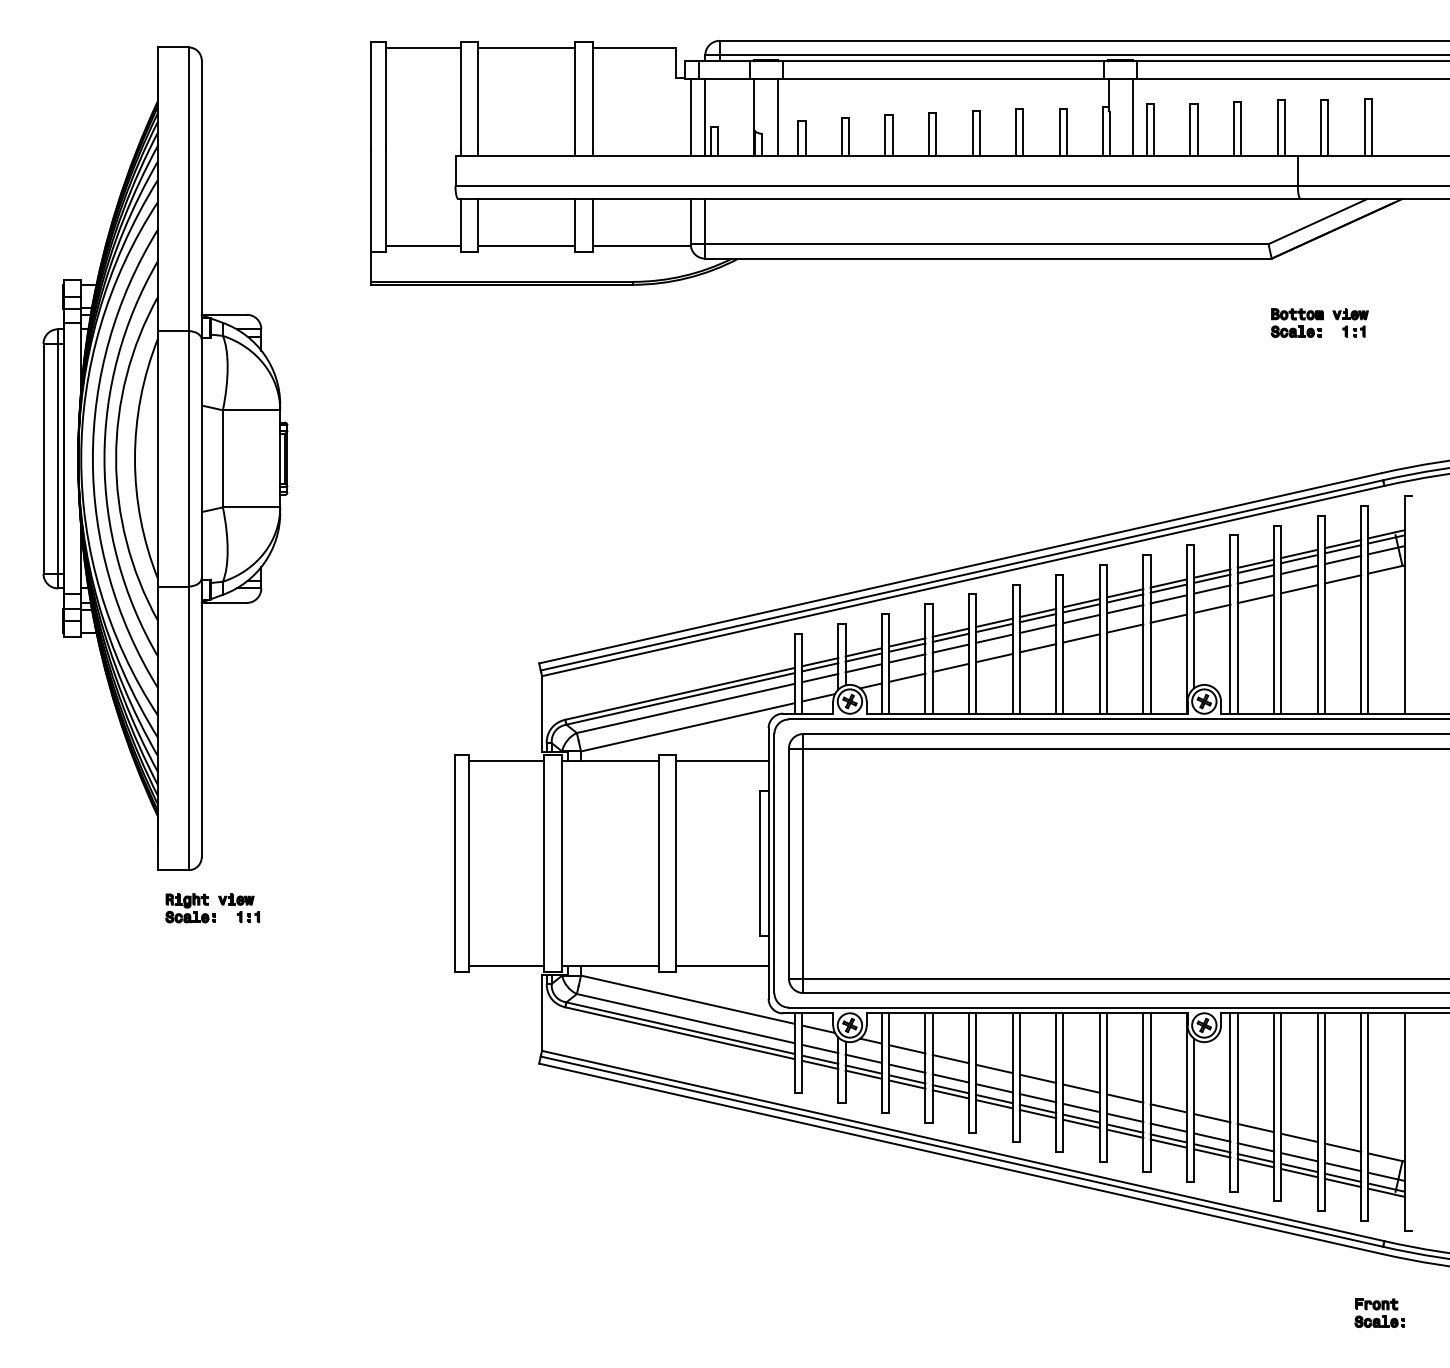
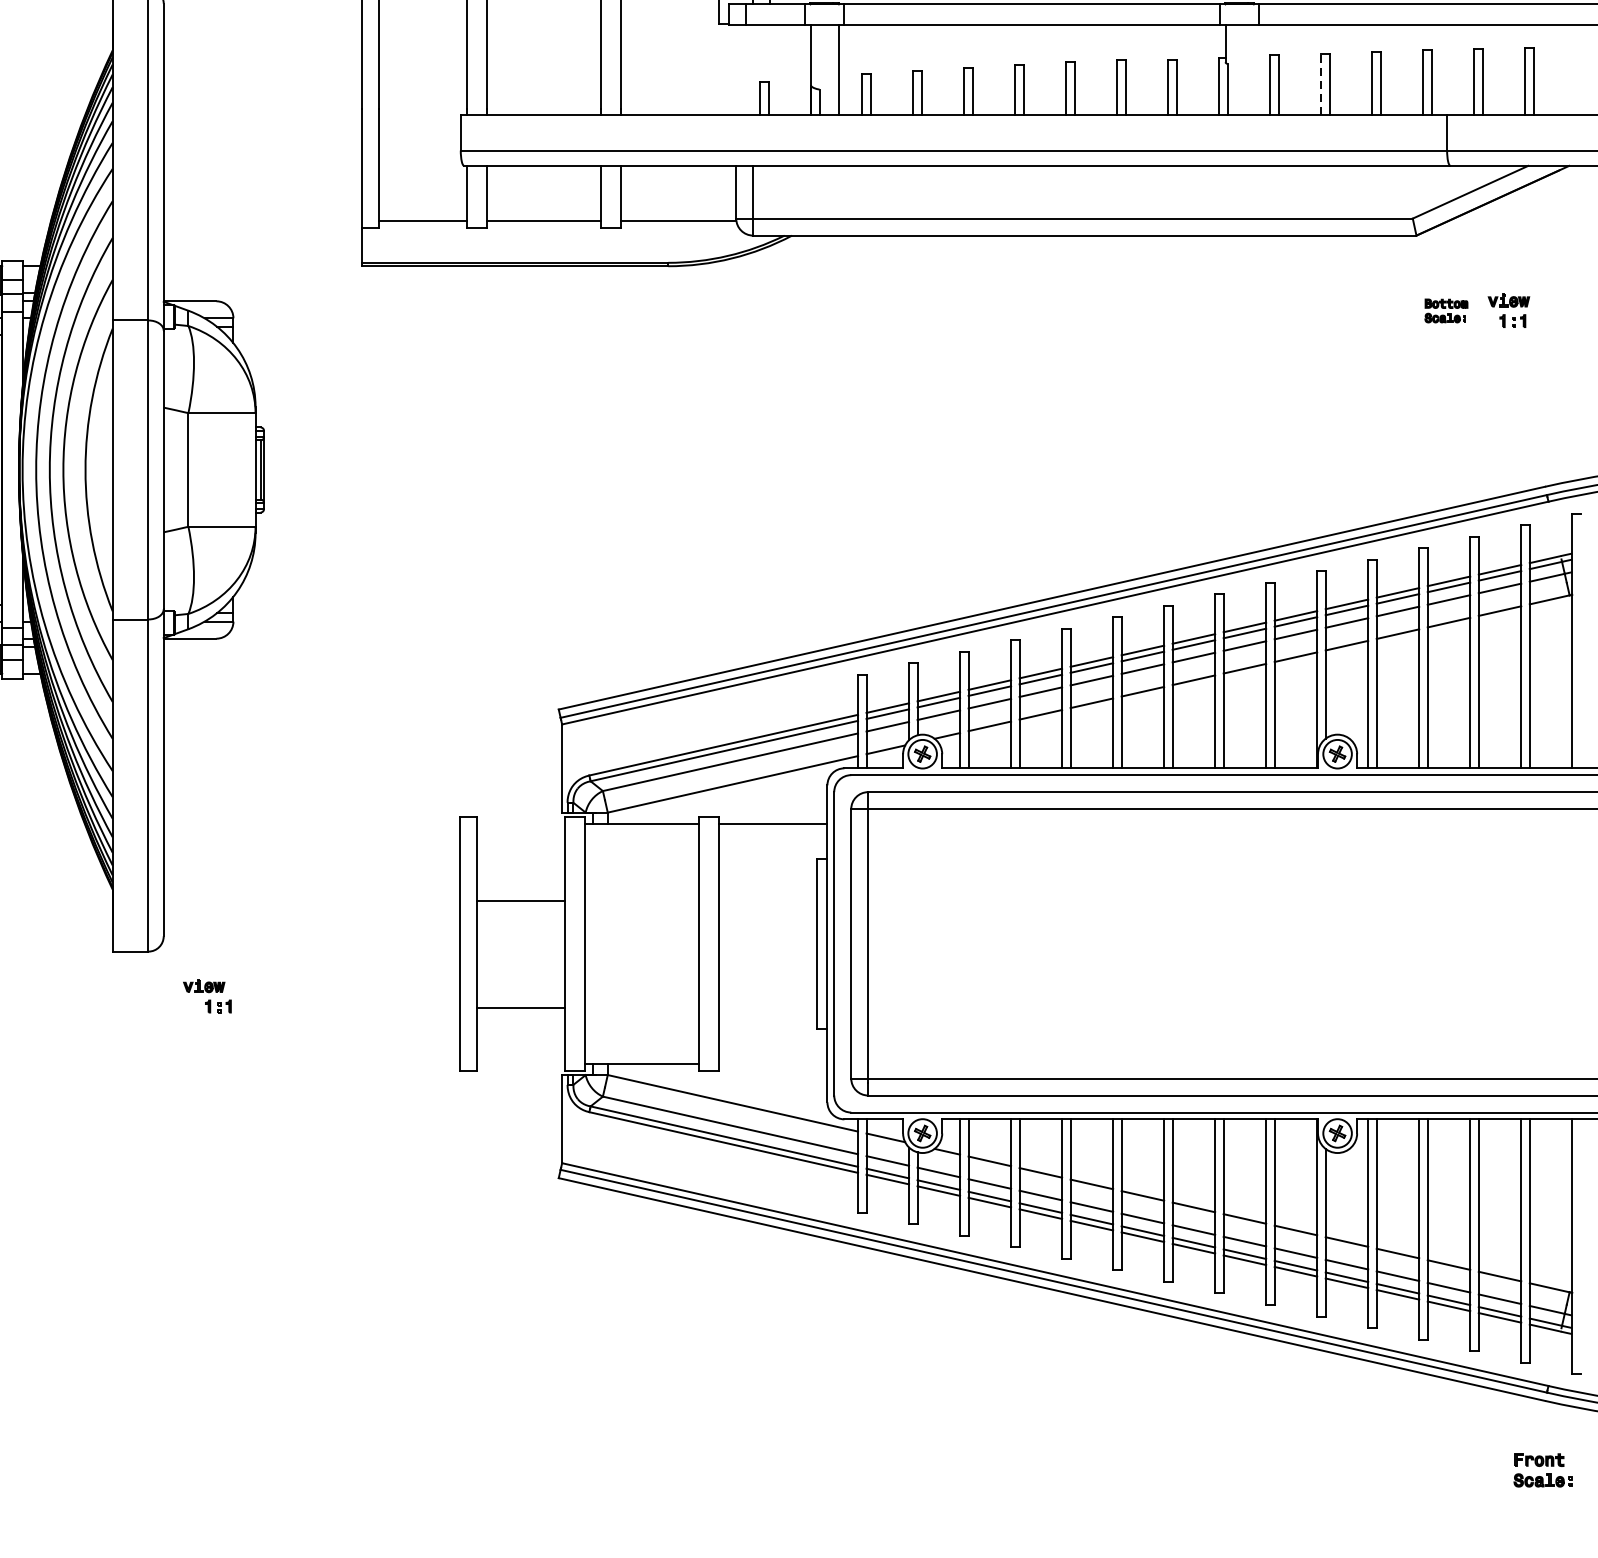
line: (690, 116) -> (735, 69), removed
line: (705, 116) -> (753, 69), removed
line: (1132, 116) -> (1253, 69), removed
line: (1190, 129) -> (1321, 84), solid -> dashed
part: (1296, 322) -> (1445, 310), size x0.7
line: (506, 761) -> (520, 901), moved
part: (190, 908) -> (150, 996), removed
line: (506, 965) -> (520, 1007), moved
line: (722, 965) -> (773, 1063), removed

